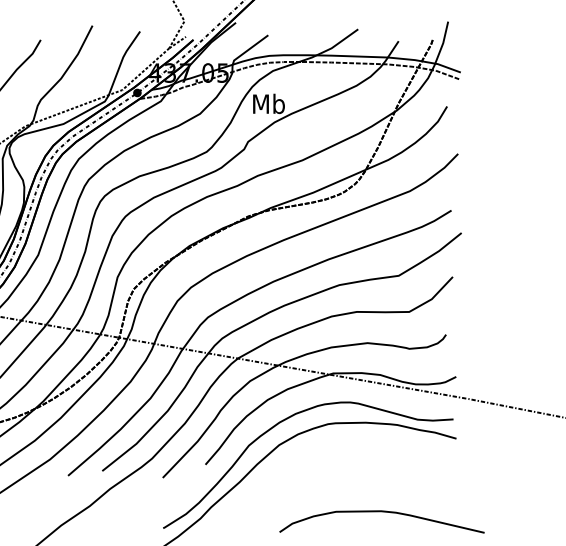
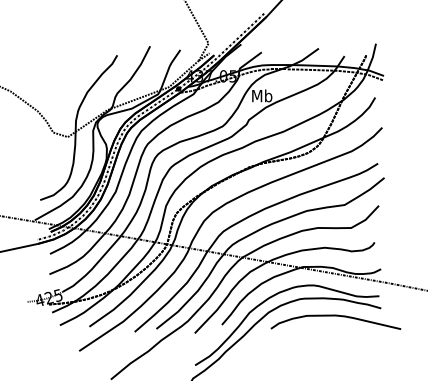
curve: (381, 512) -> (335, 316), moved

